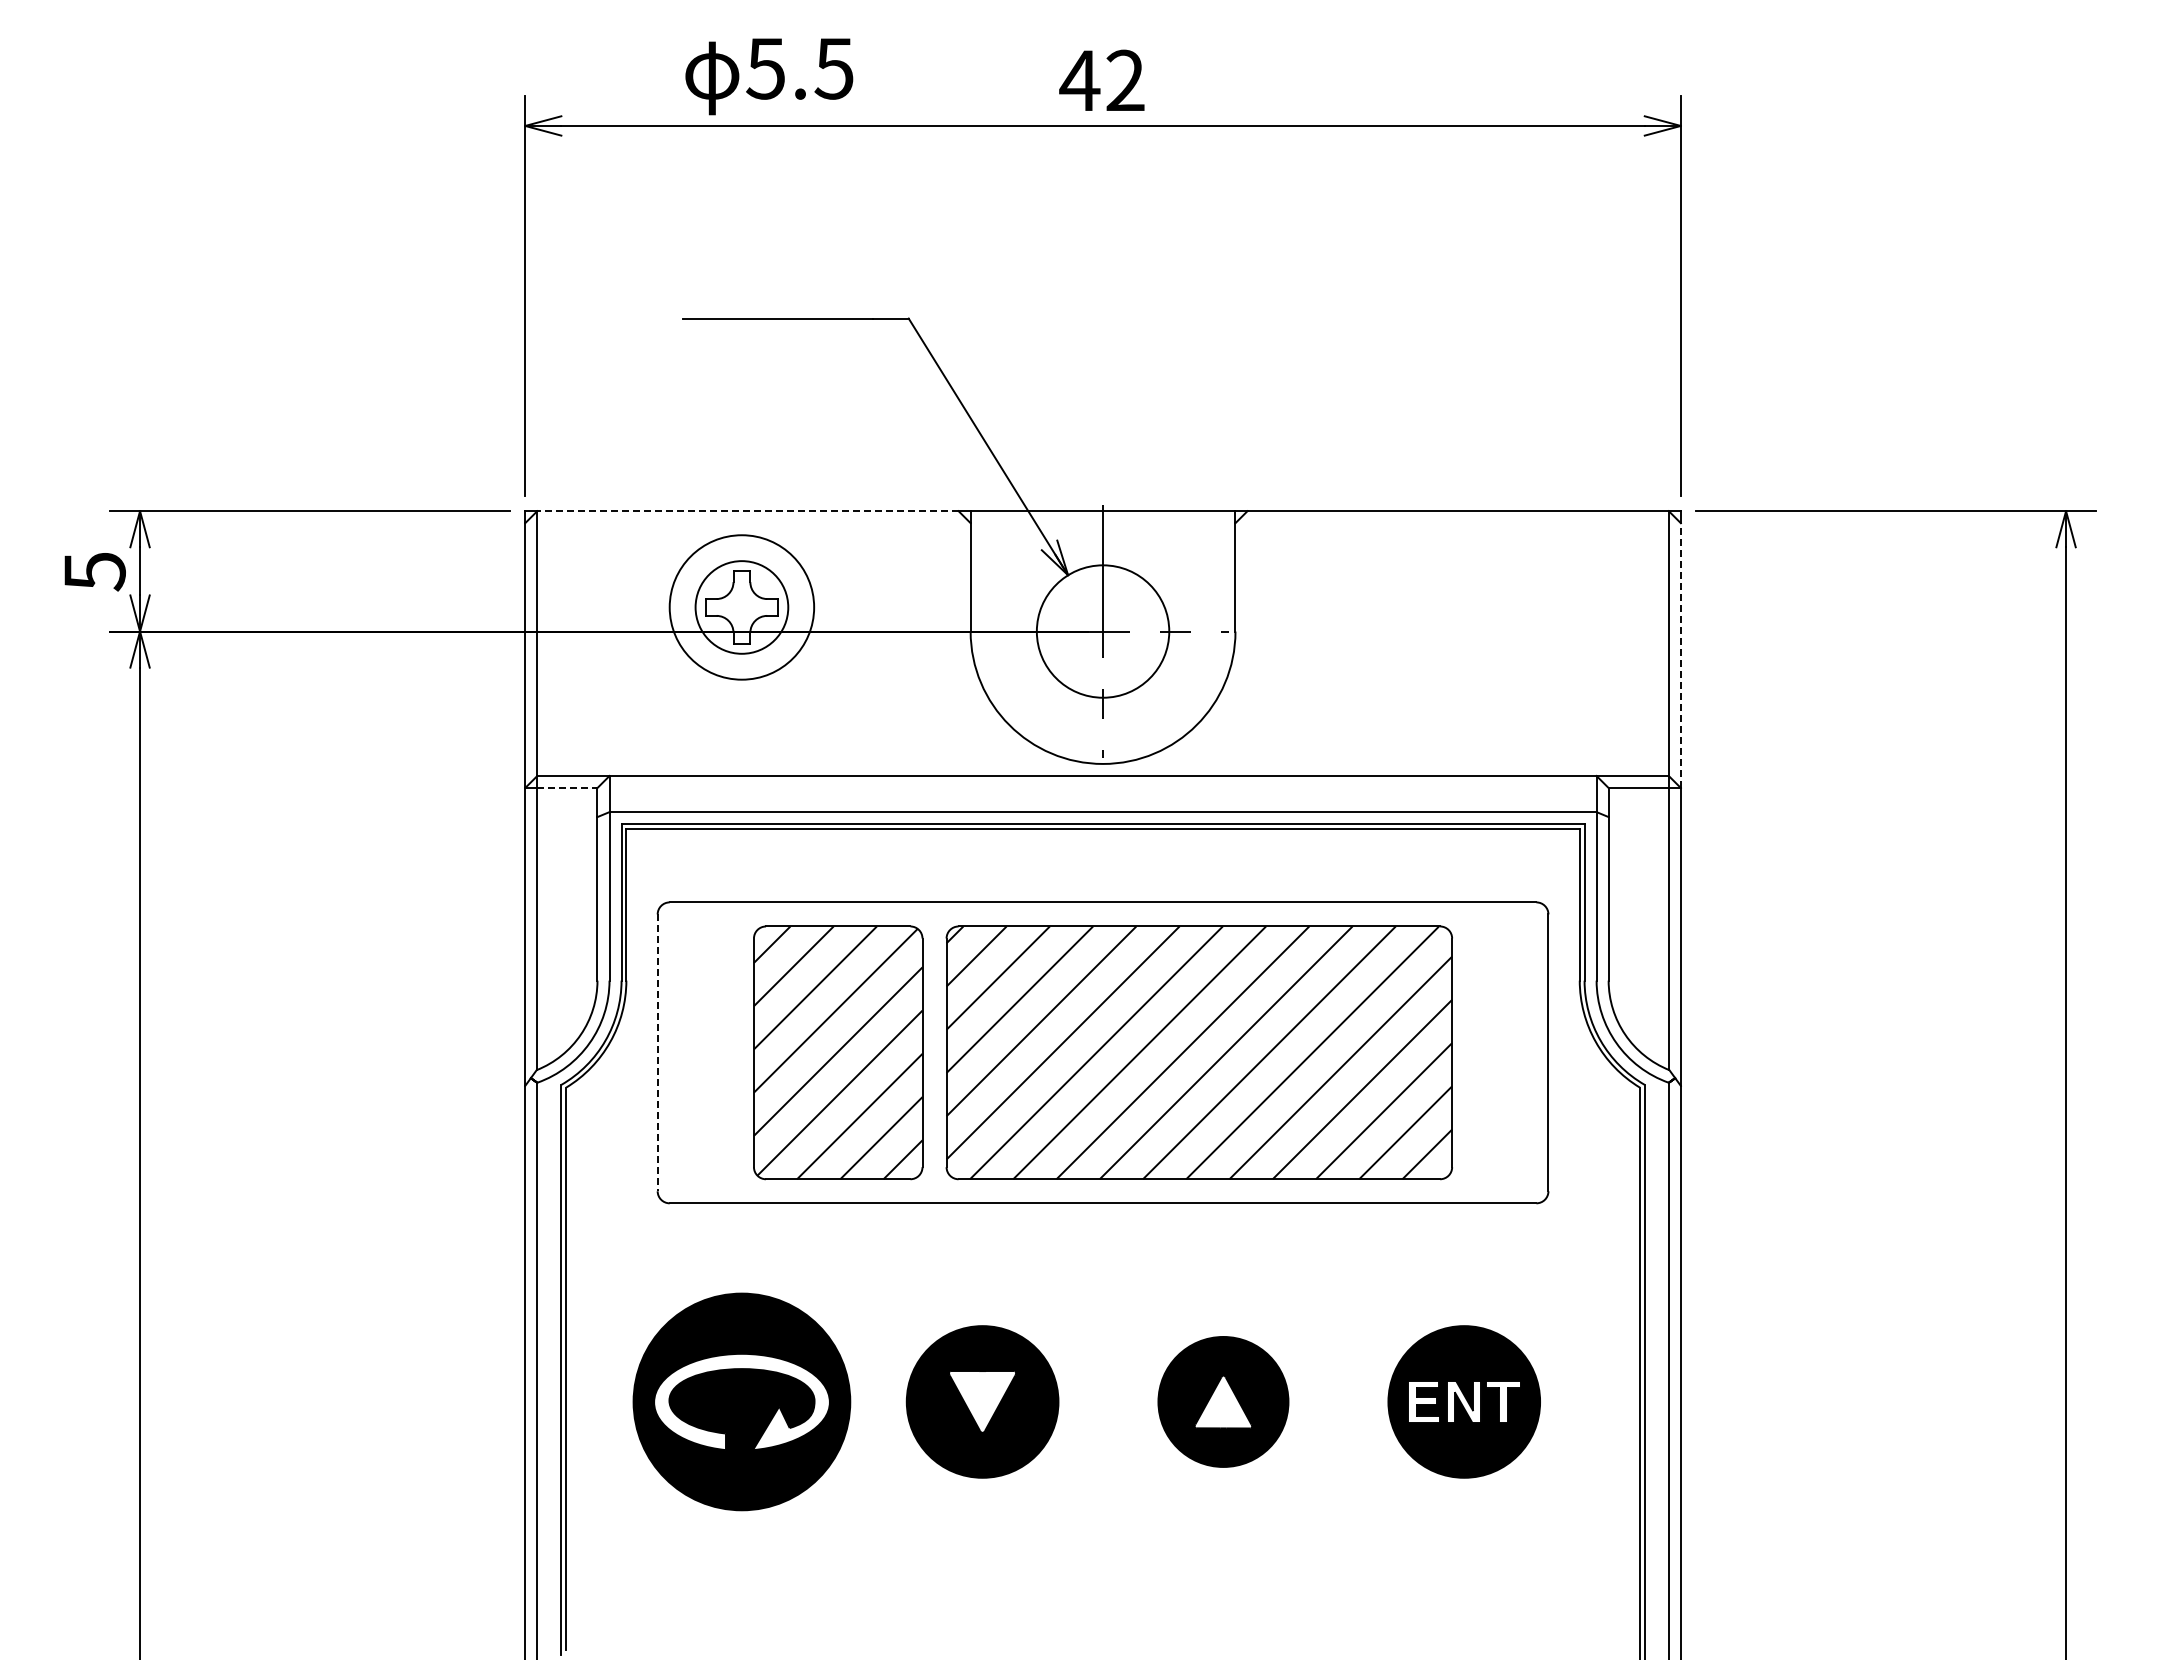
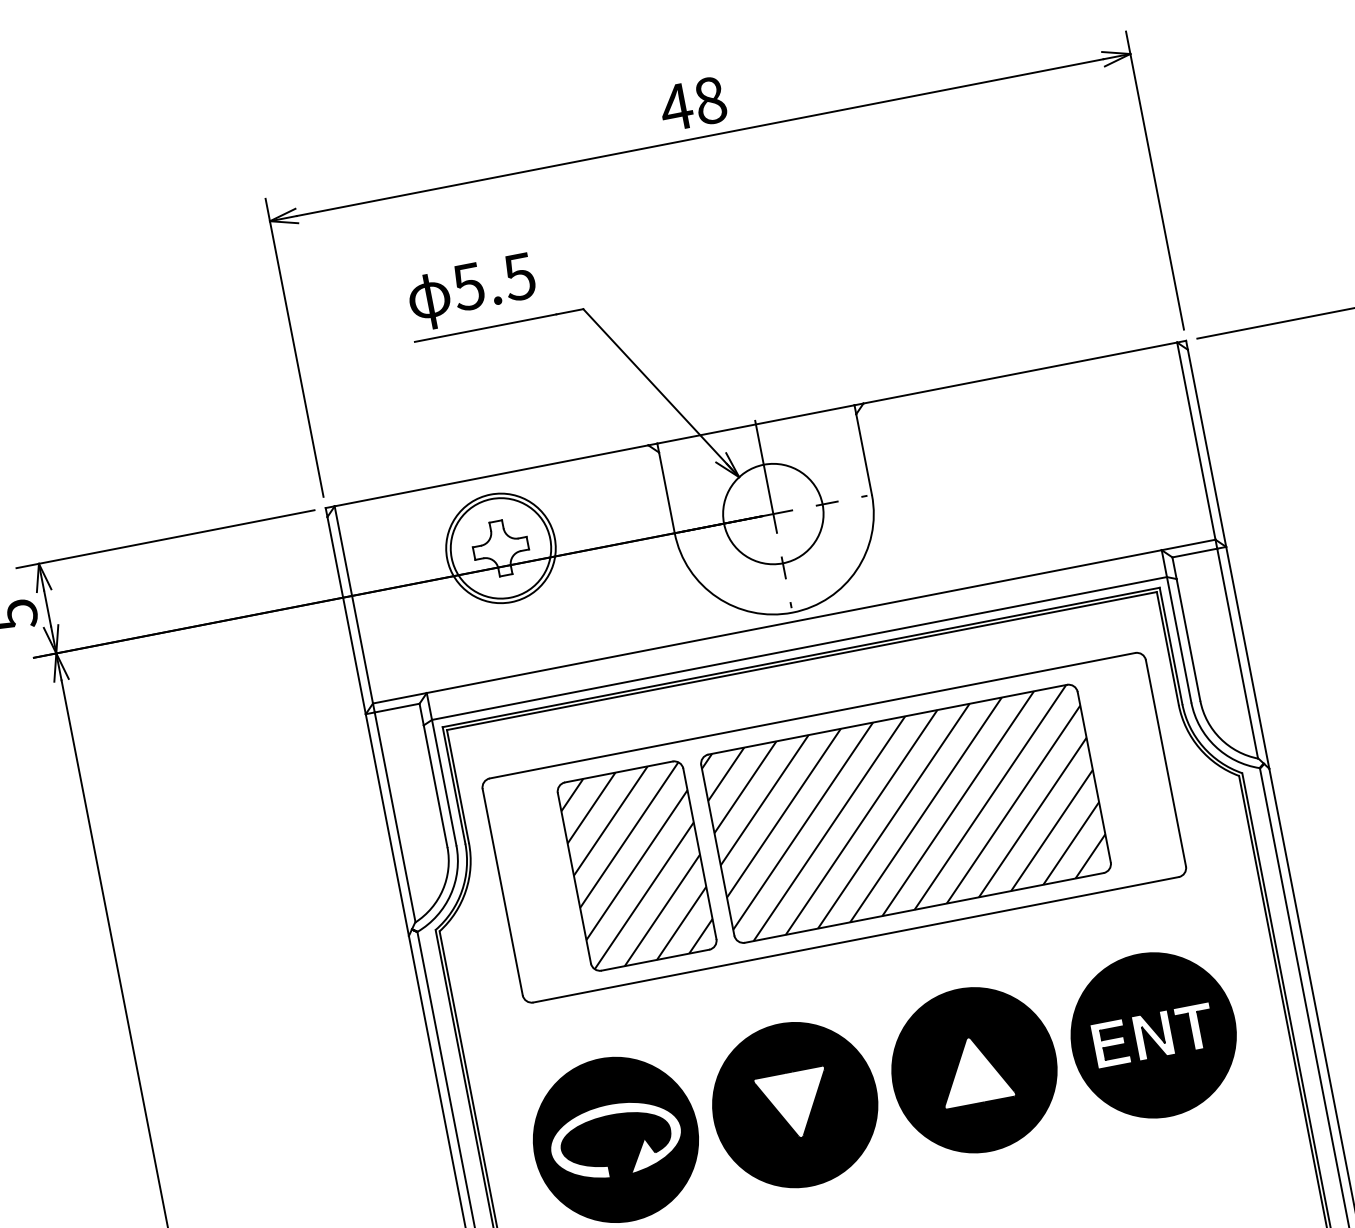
text: (769, 76) -> (472, 292), moved
text: (1125, 80) -> (710, 100), 42 -> 48
line: (747, 511) -> (491, 476), dashed -> solid
circle: (741, 607) -> (500, 548), size x1.43
line: (1680, 655) -> (1206, 448), dashed -> solid
line: (567, 788) -> (397, 708), dashed -> solid
line: (657, 1053) -> (502, 892), dashed -> solid
part: (982, 1401) -> (795, 1104), size x1.43
part: (1223, 1401) -> (974, 1069), size x1.67
part: (1464, 1401) -> (1153, 1035), size x1.43

